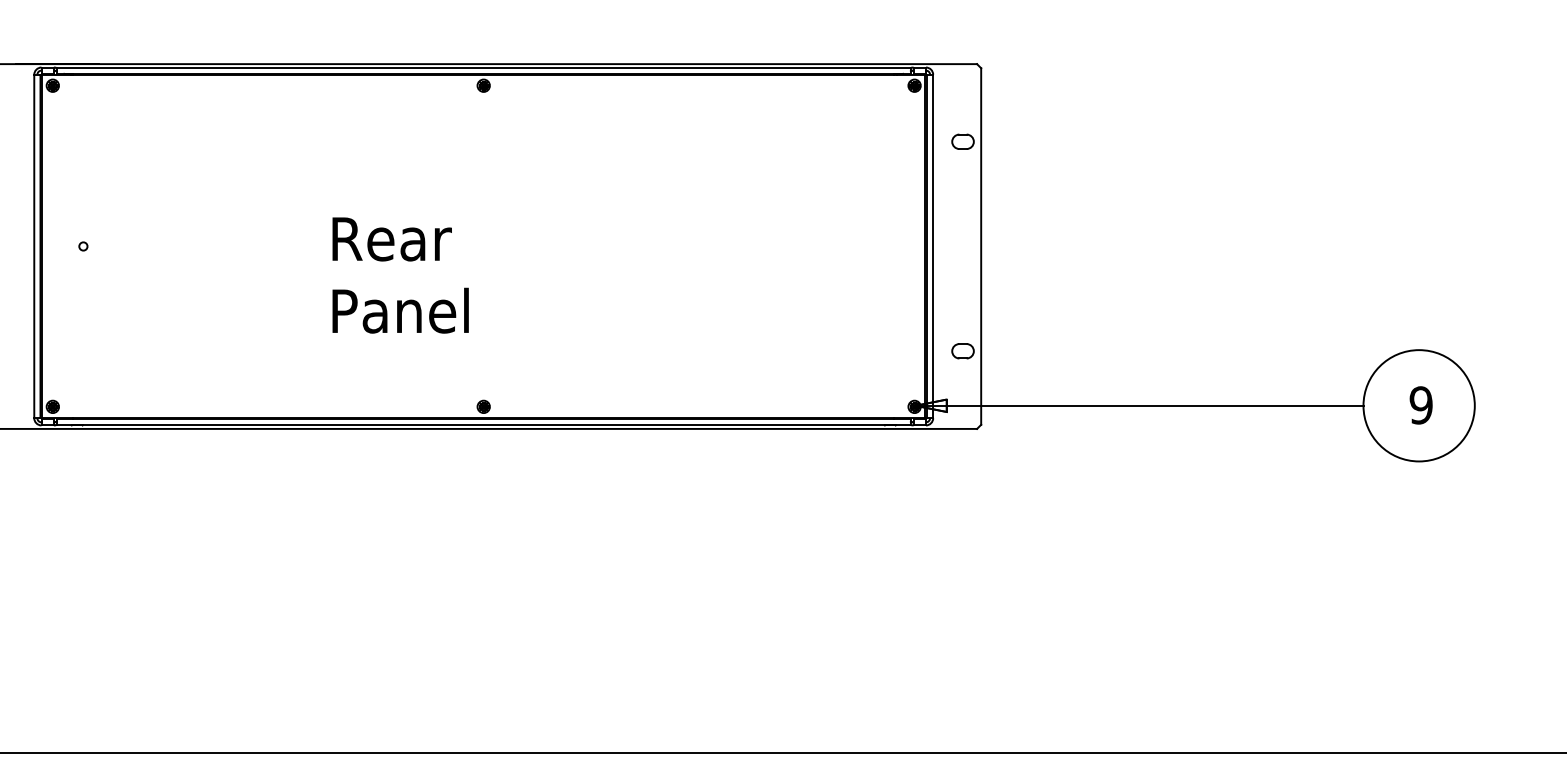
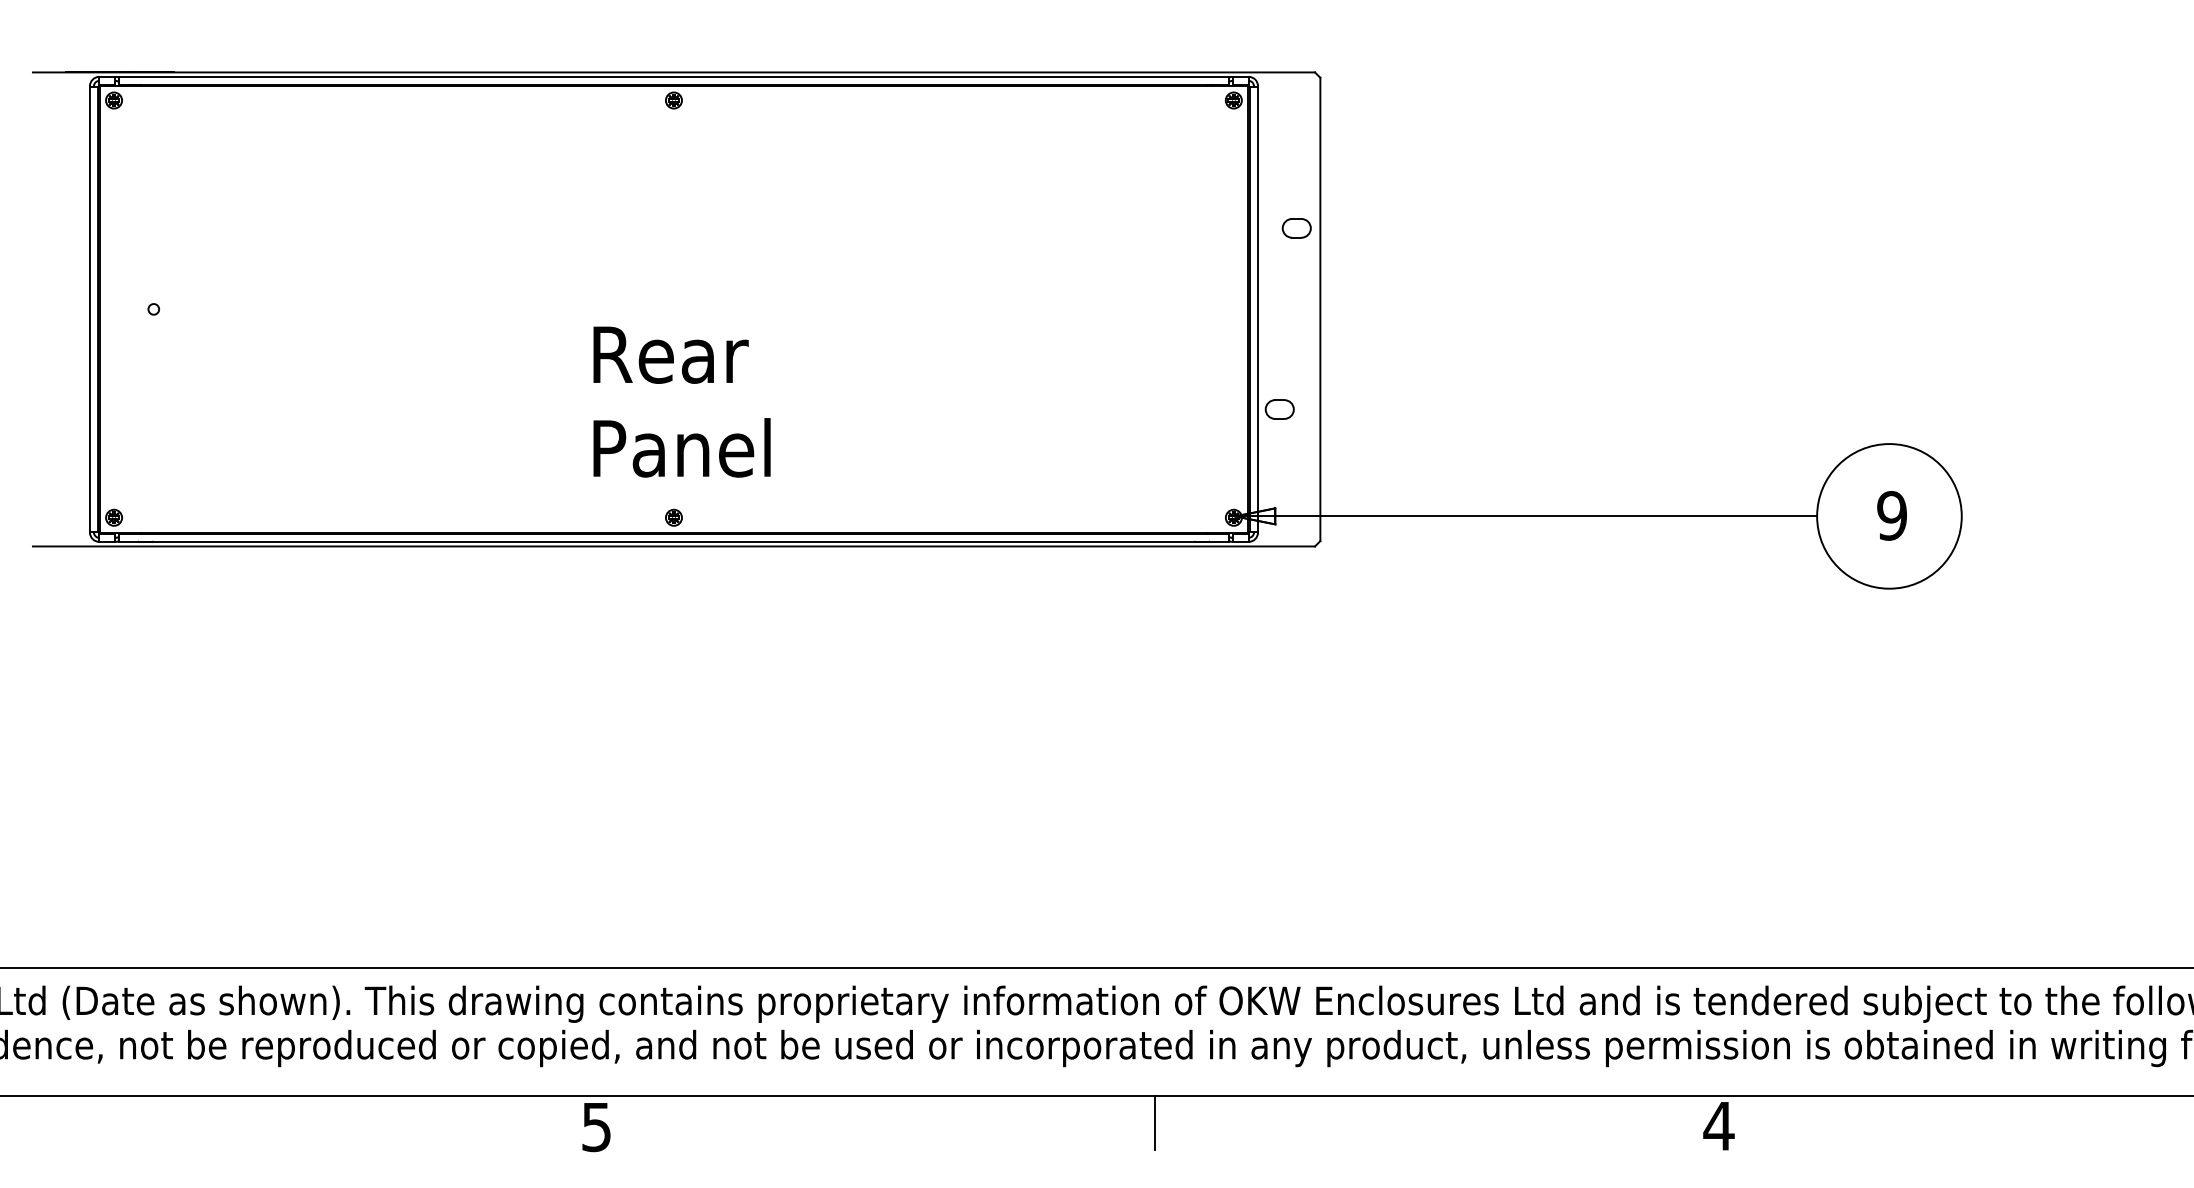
part: (962, 141) -> (1296, 228), moved
text: (400, 275) -> (681, 401), moved
part: (962, 351) -> (1279, 409), moved

